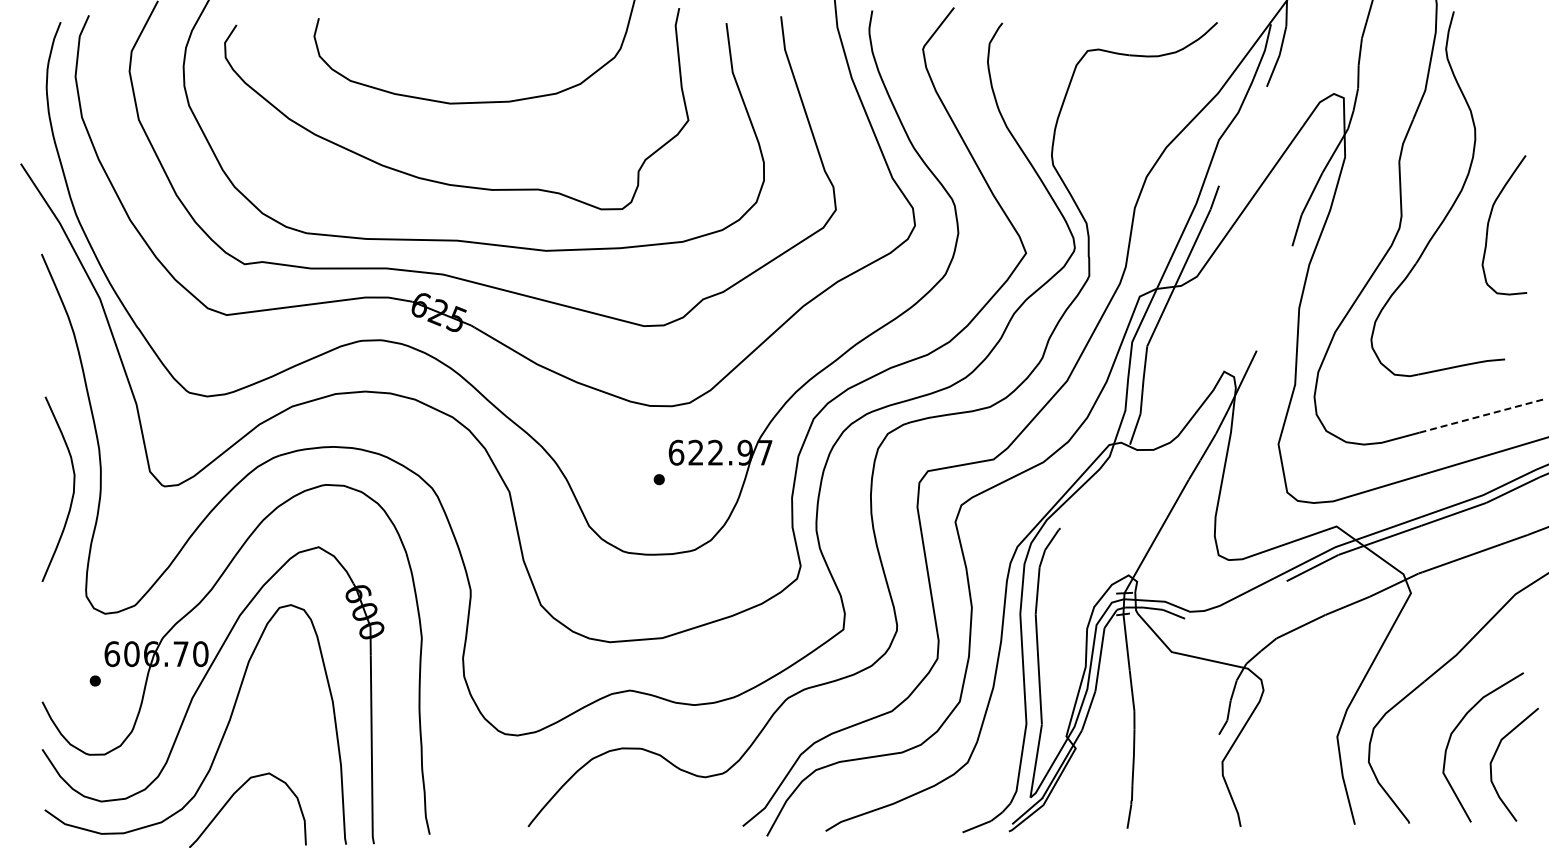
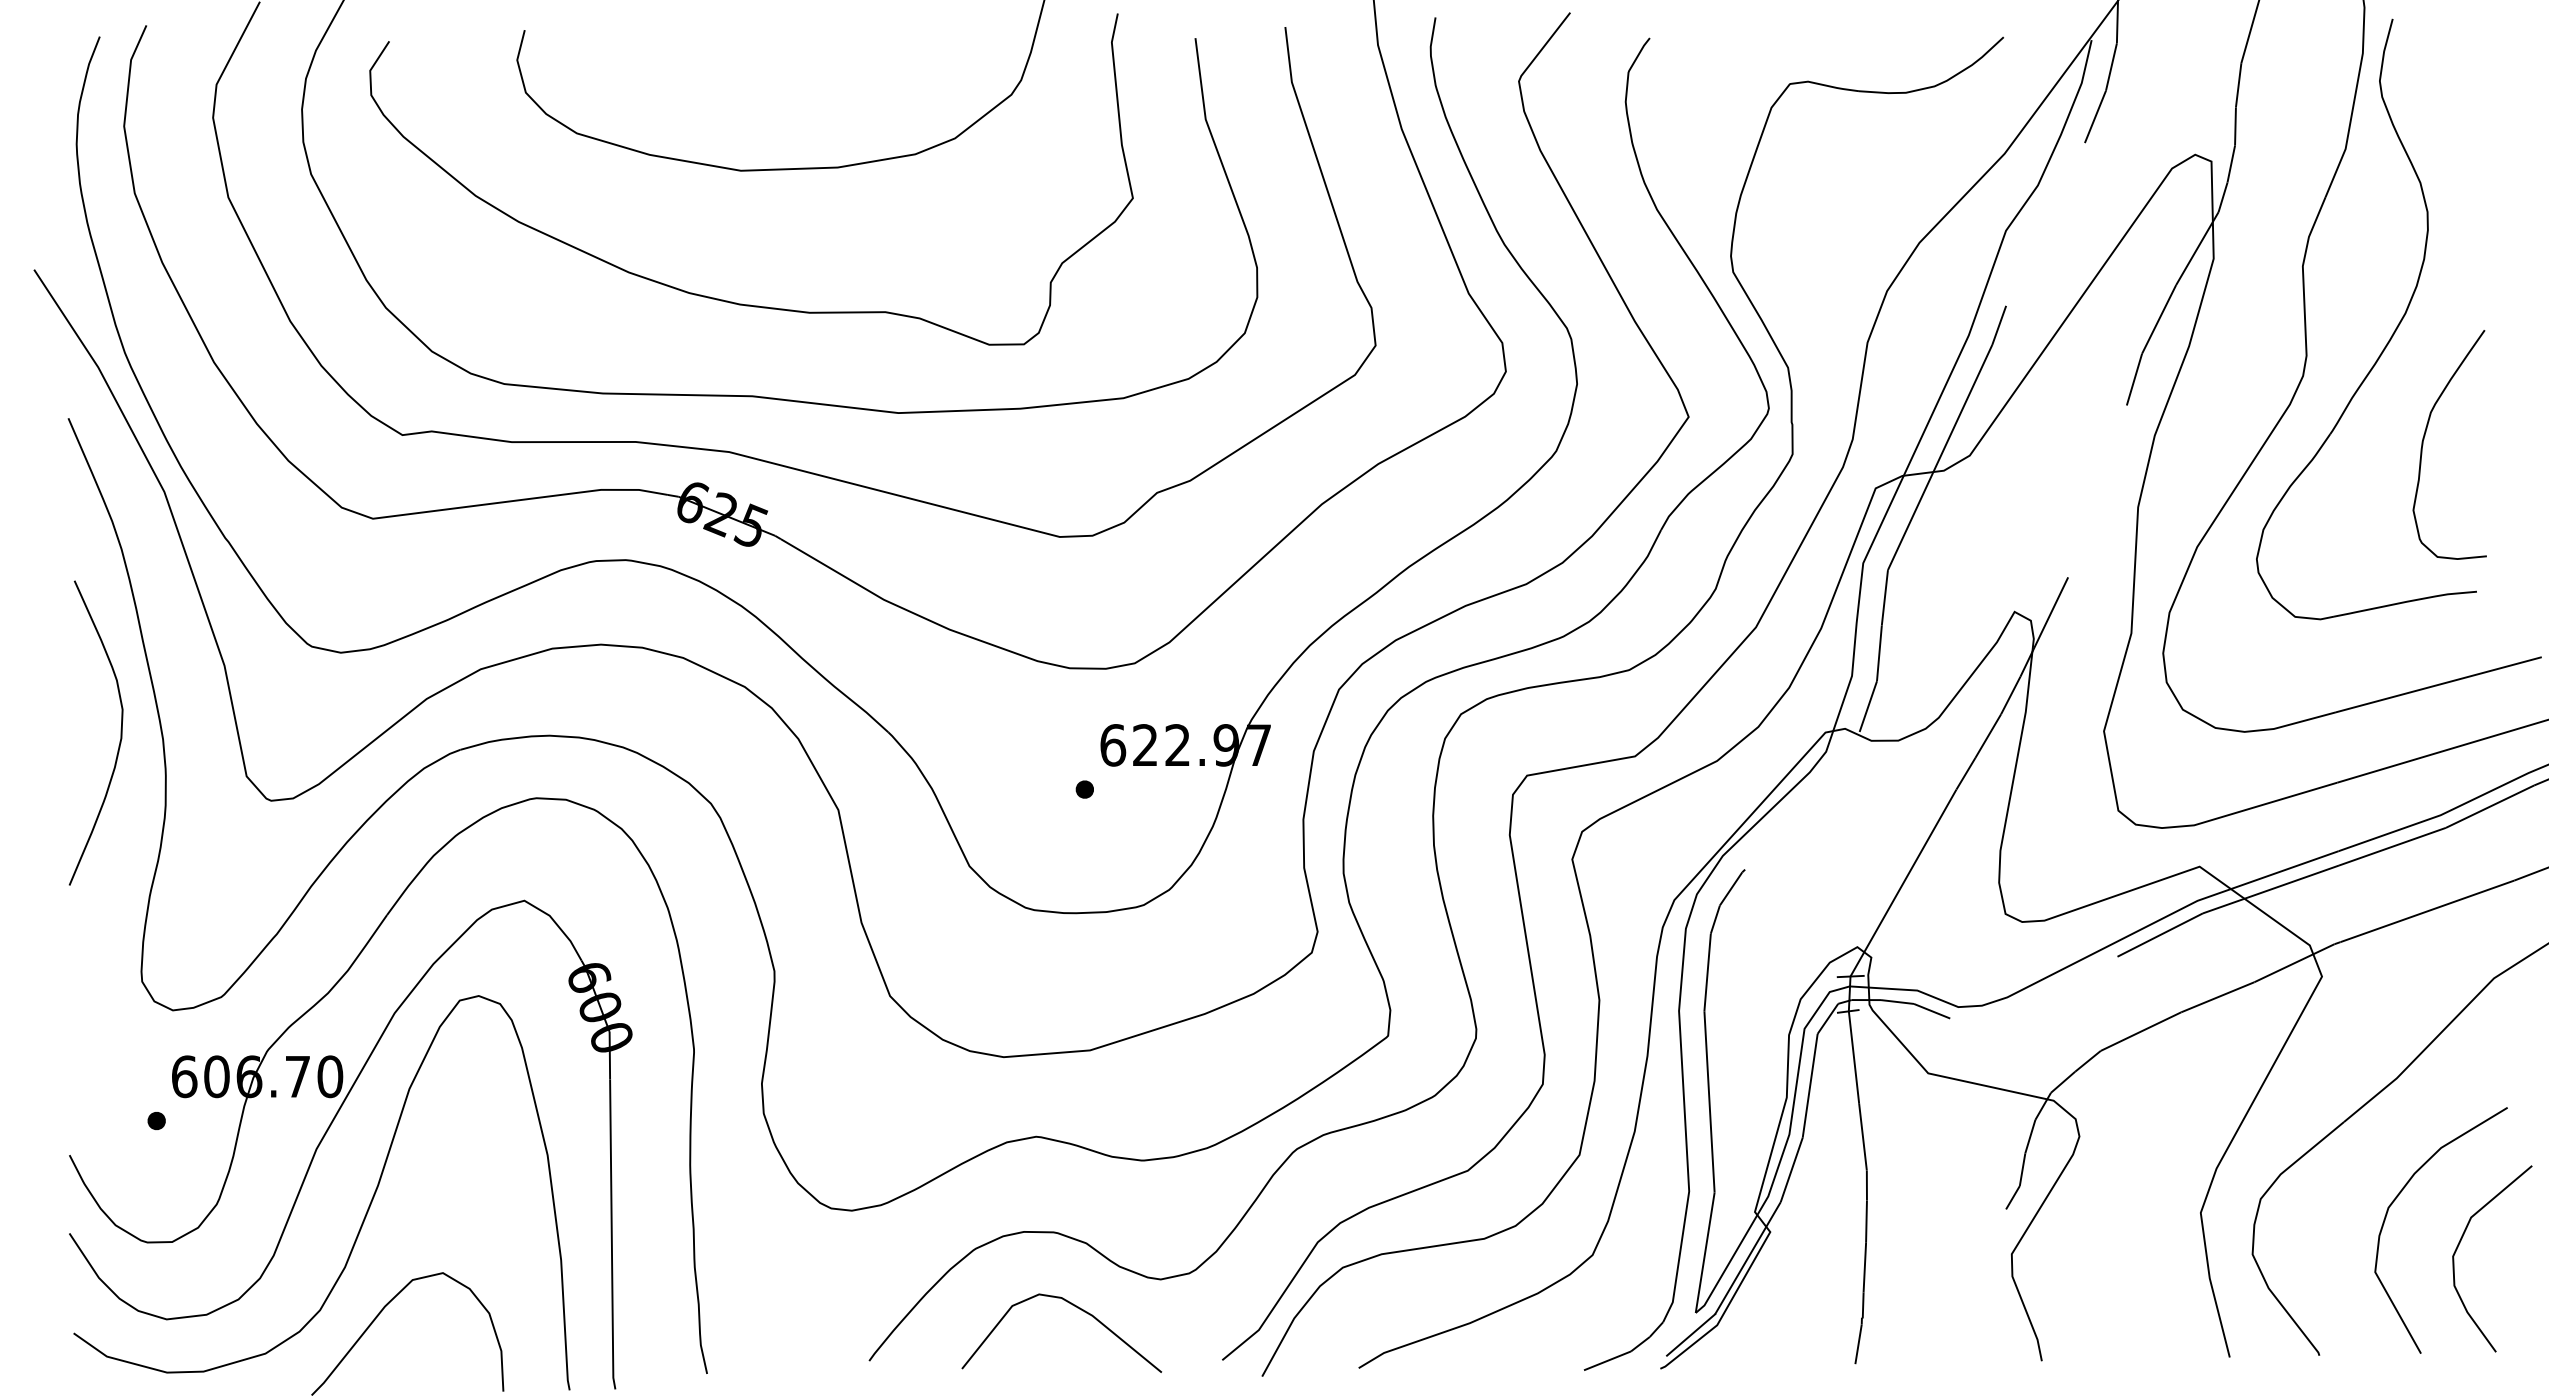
curve: (1489, 223) -> (2424, 442), moved
line: (1481, 415) -> (2438, 684), dashed -> solid
curve: (72, 492) -> (119, 738), moved
curve: (653, 794) -> (1075, 1307), added

